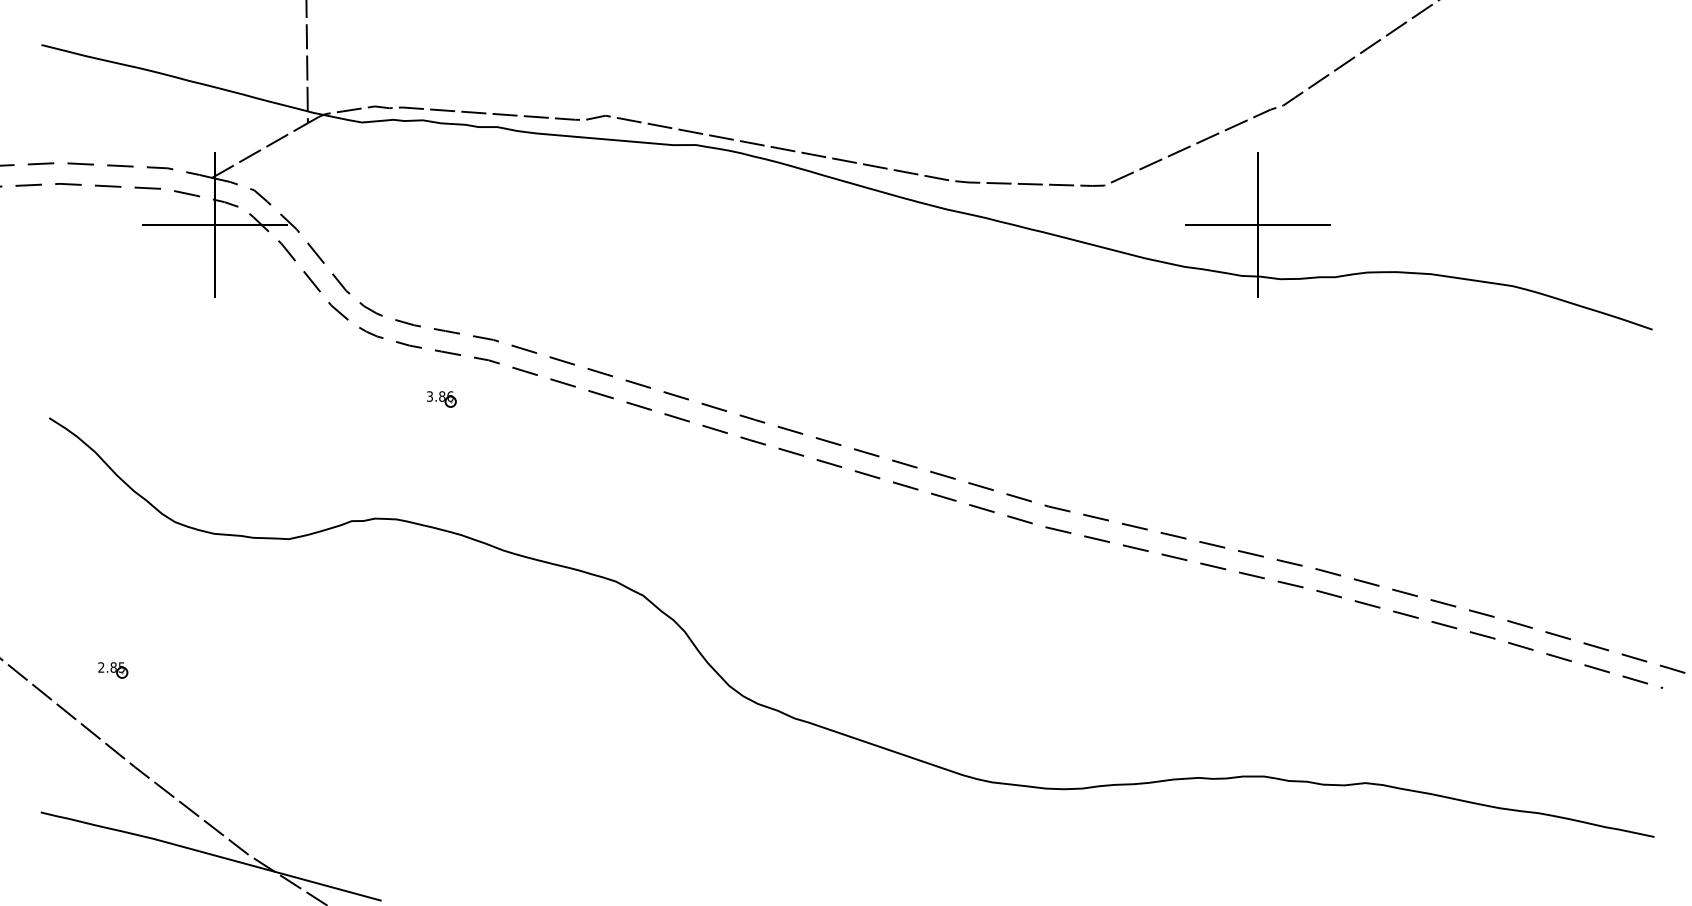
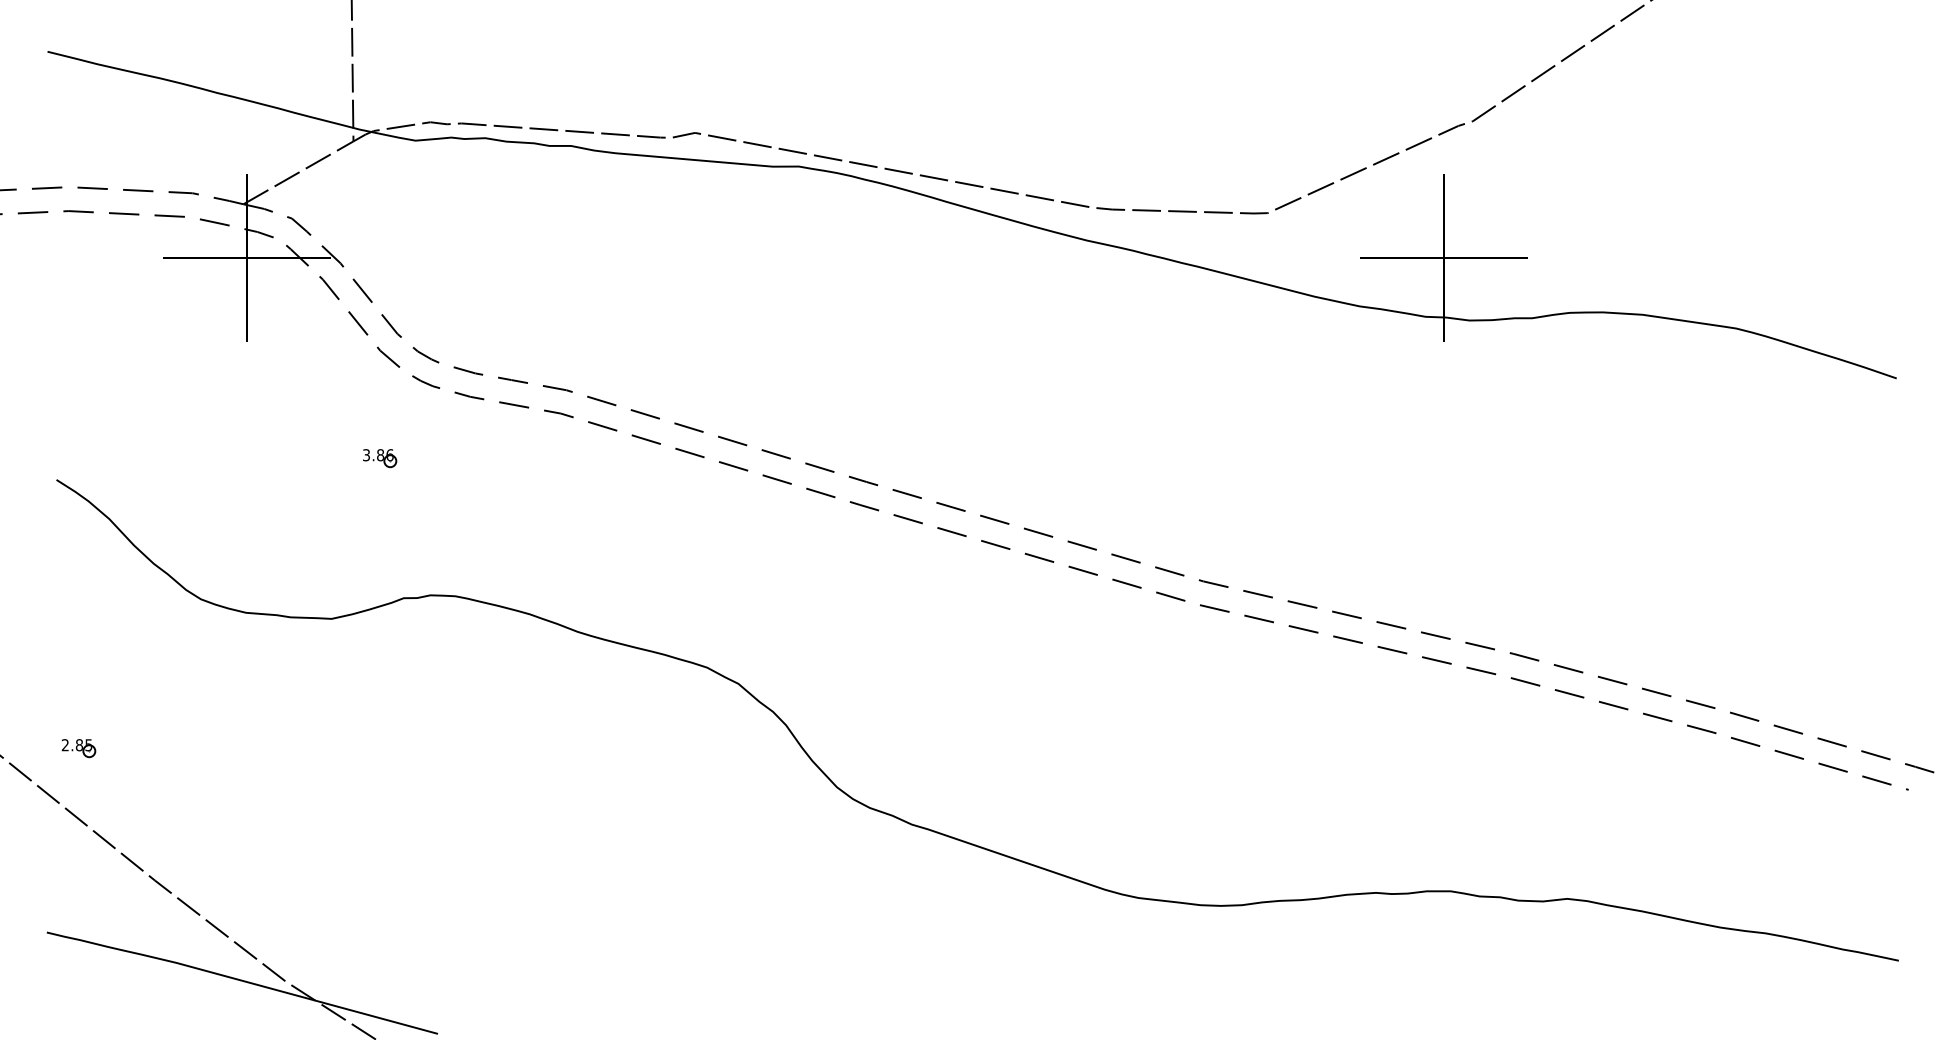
part: (442, 399) -> (380, 458), moved
part: (112, 670) -> (78, 748), moved

